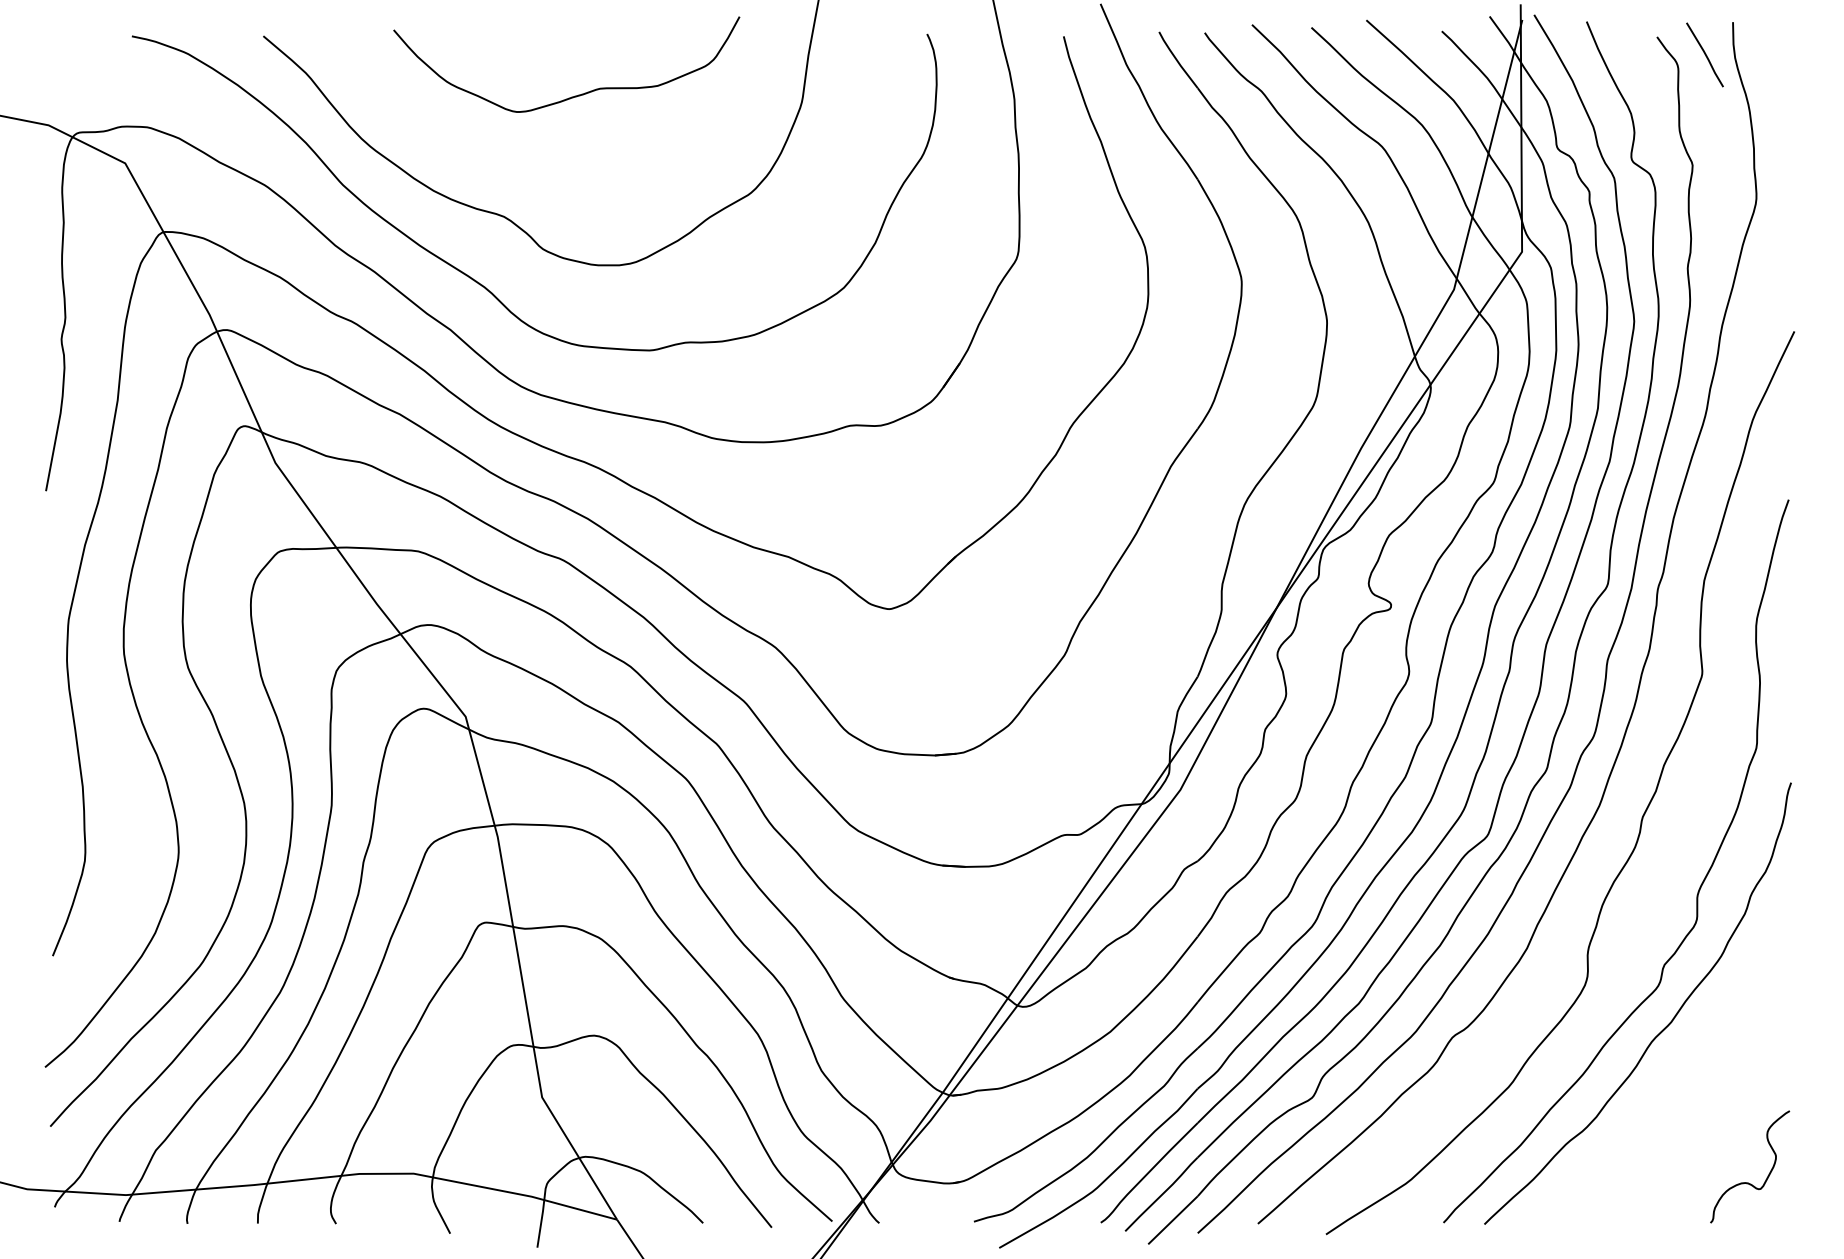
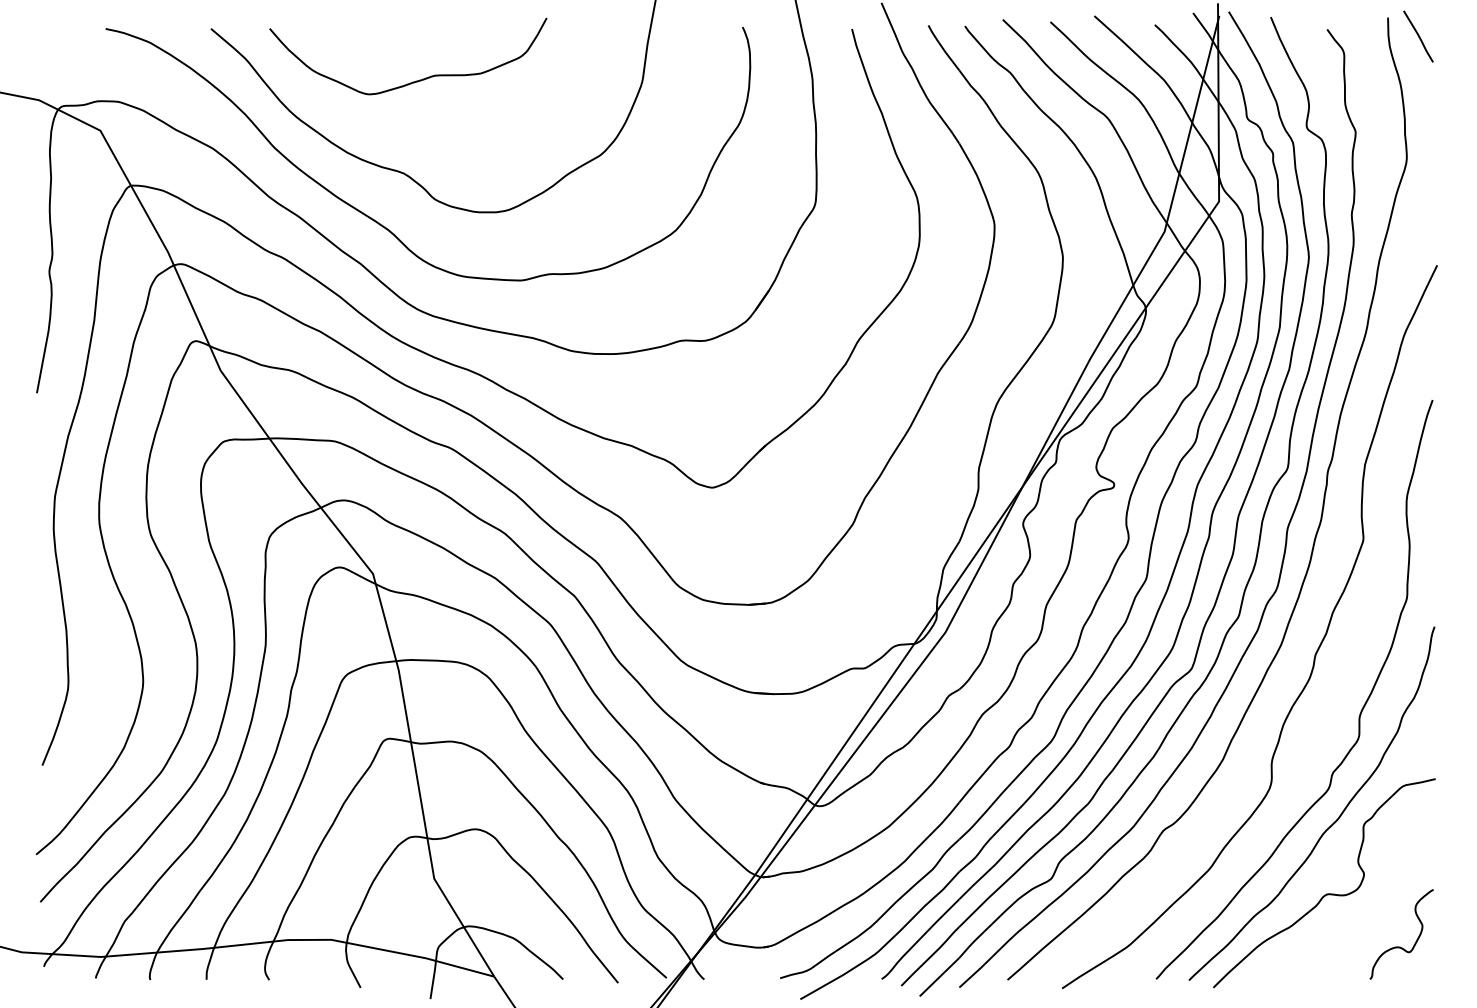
line: (1704, 54) -> (1418, 36), moved
curve: (575, 95) -> (415, 81), moved
curve: (1658, 1115) -> (1328, 893), added

